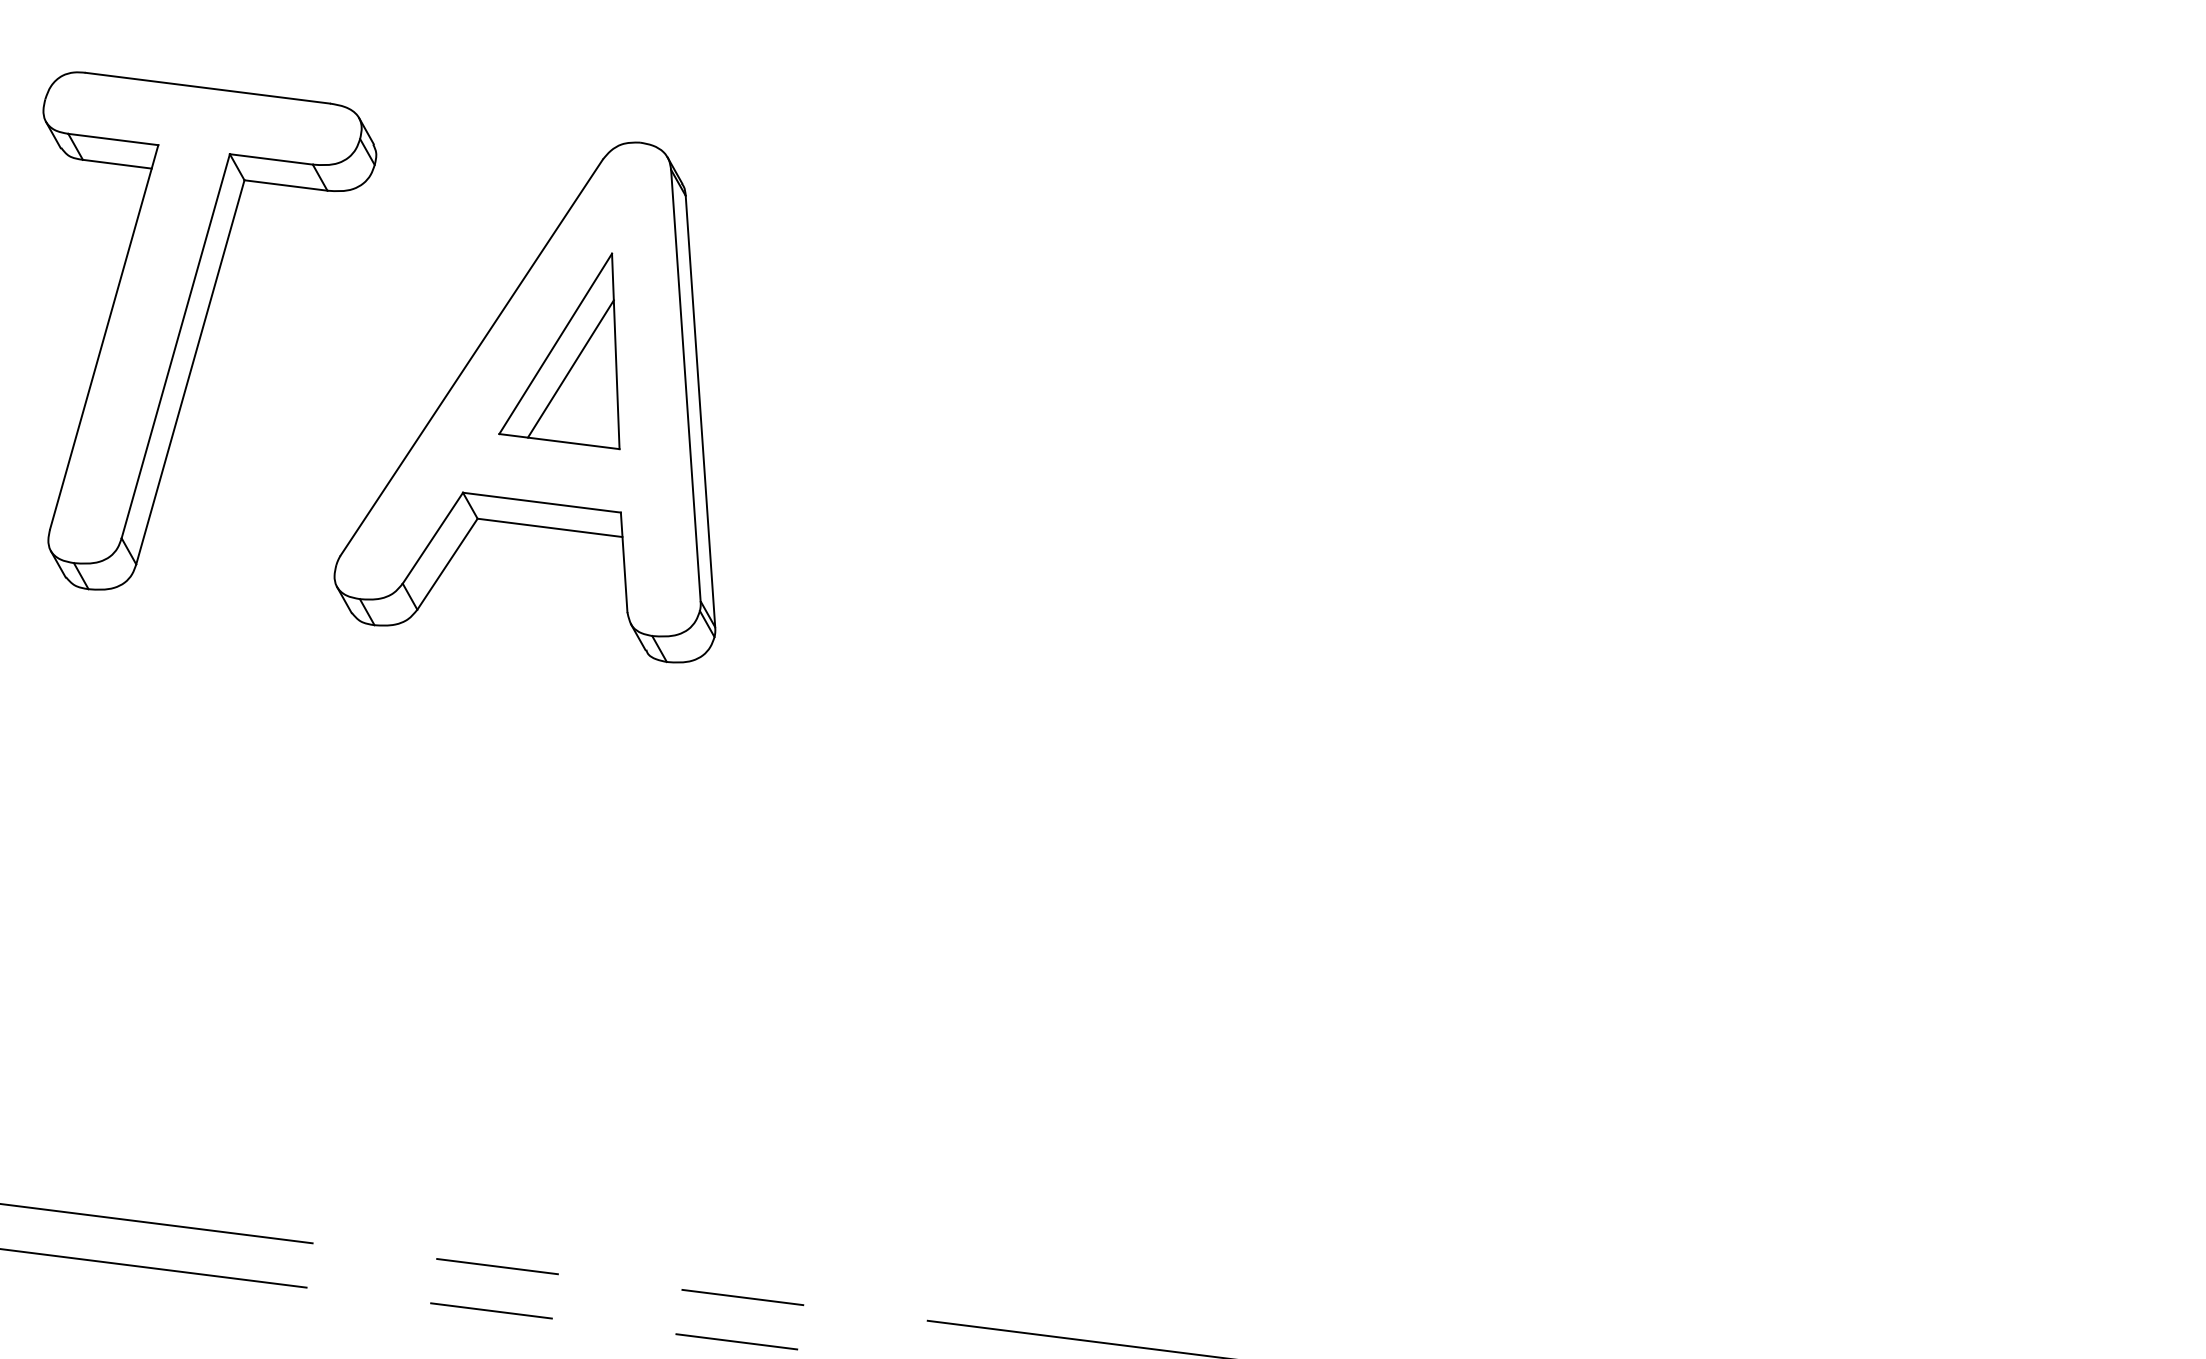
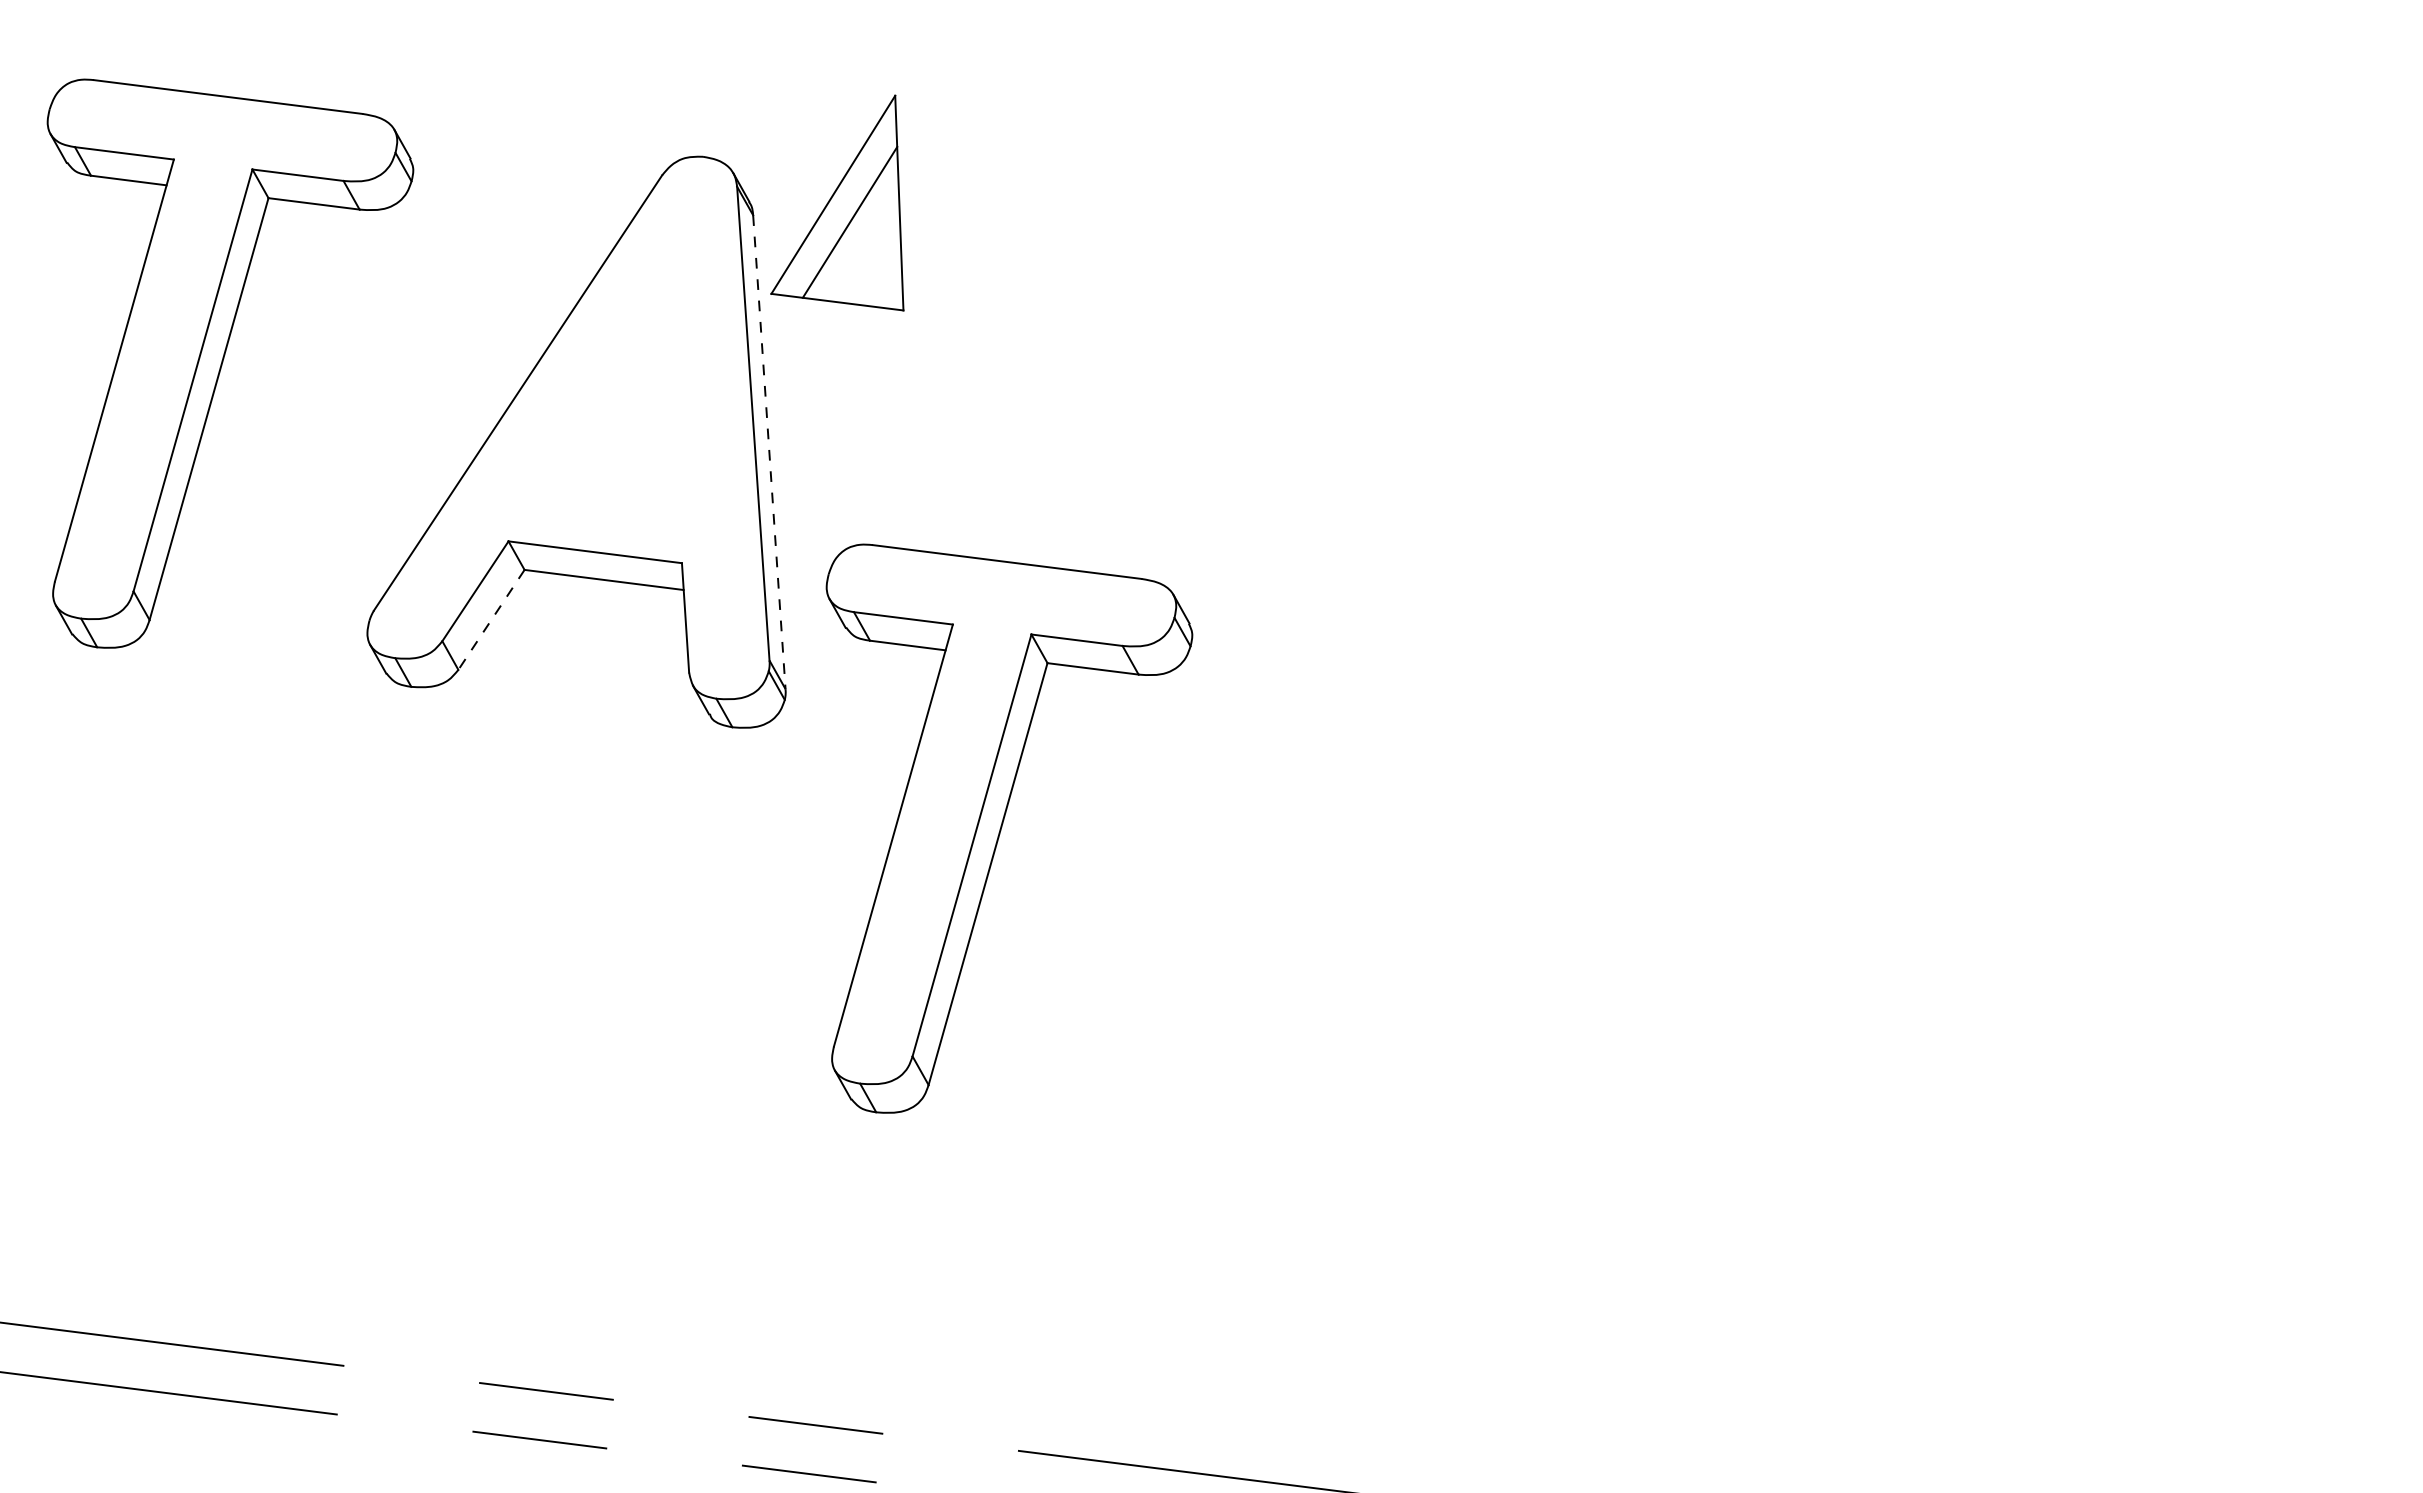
part: (559, 350) -> (837, 202), moved
line: (700, 411) -> (769, 452), solid -> dashed
line: (447, 563) -> (491, 619), solid -> dashed
part: (912, 753) -> (1002, 827), added

